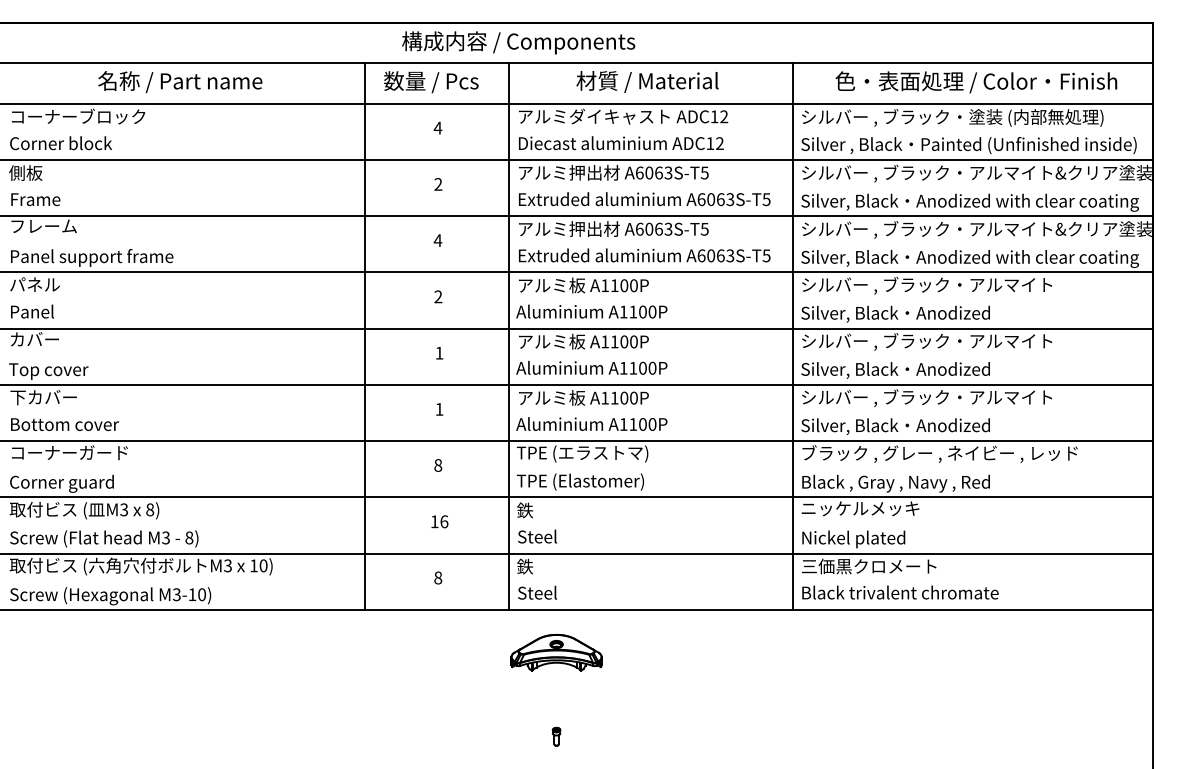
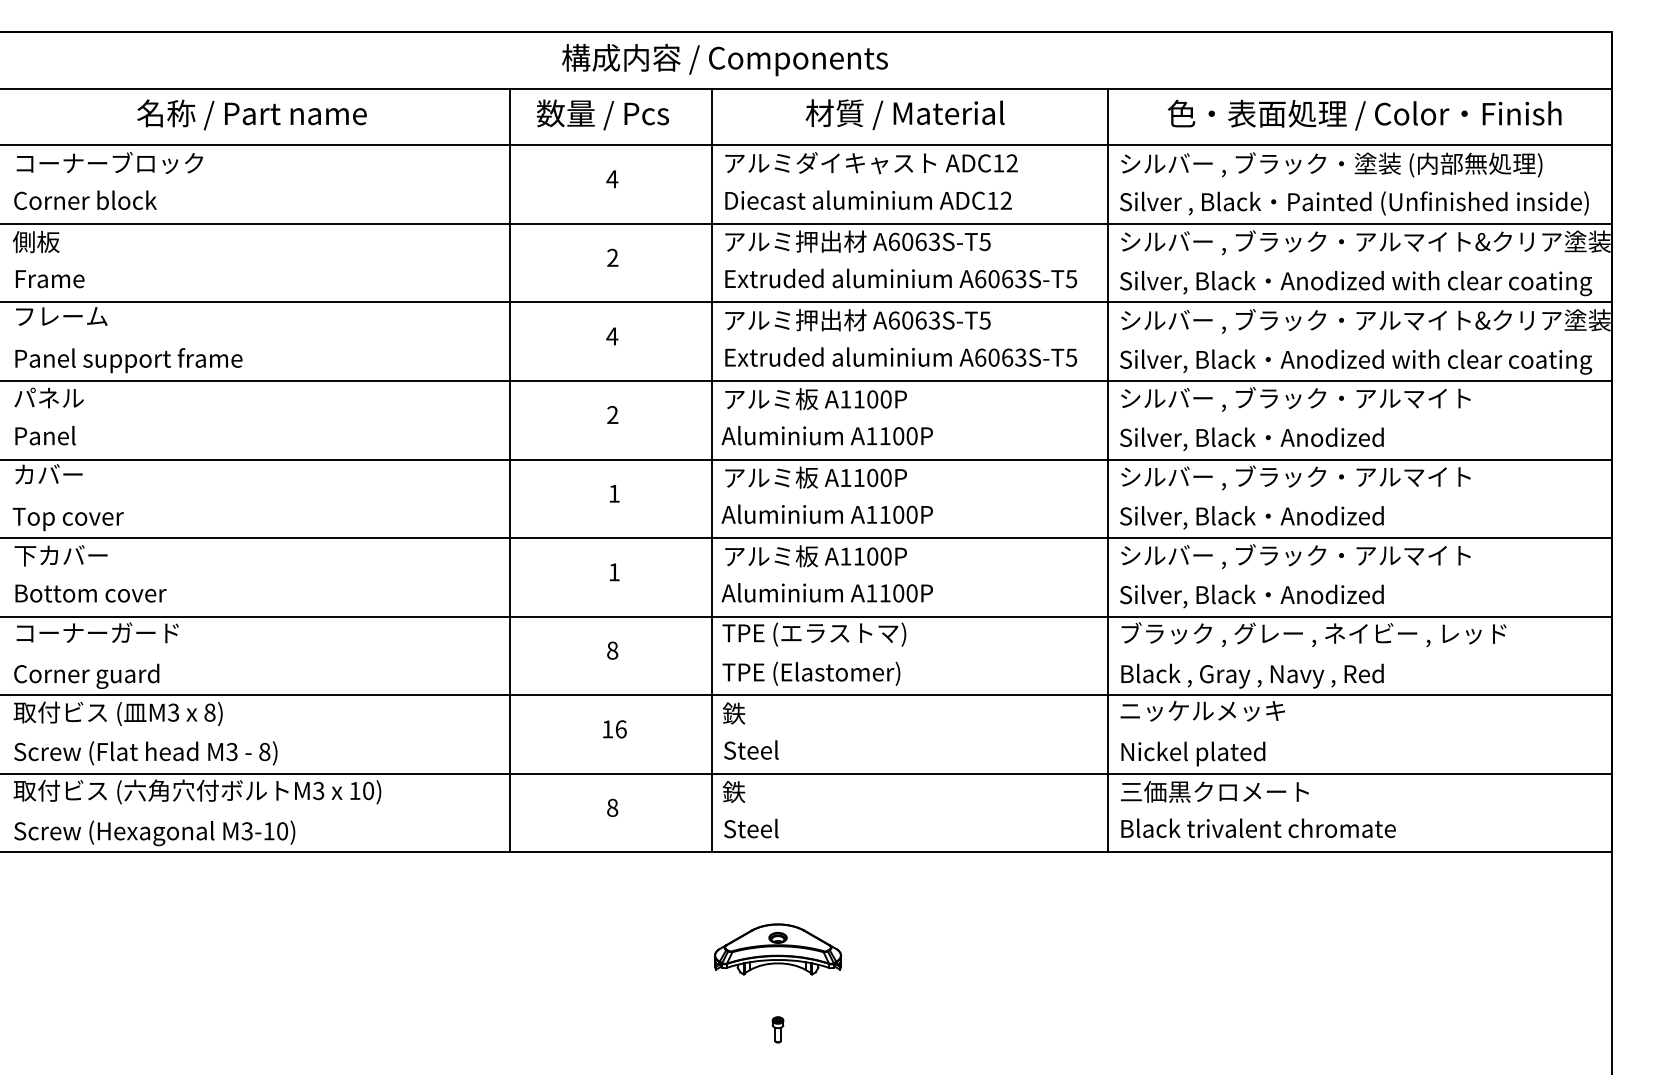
part: (556, 652) -> (777, 949), moved

